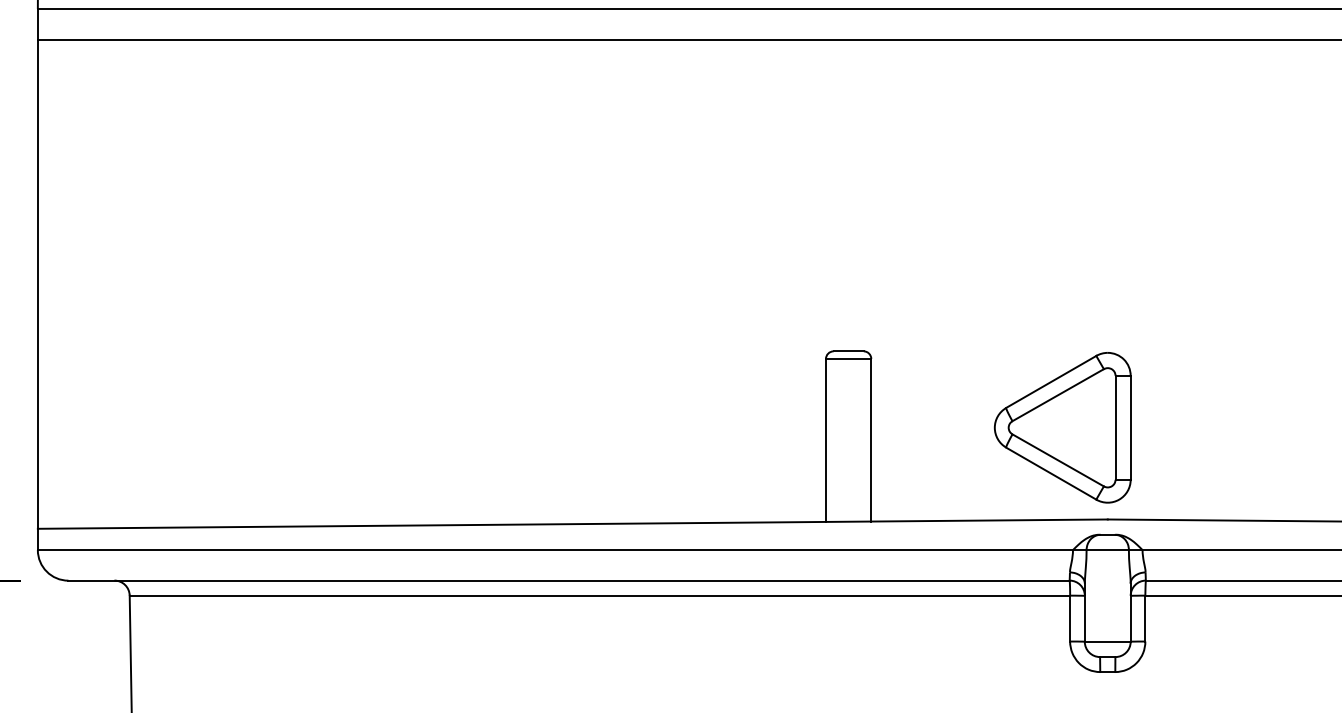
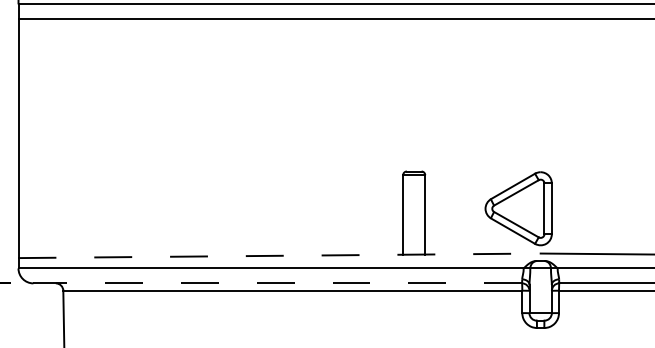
line: (574, 523) -> (280, 255), solid -> dashed
line: (568, 580) -> (277, 283), solid -> dashed

